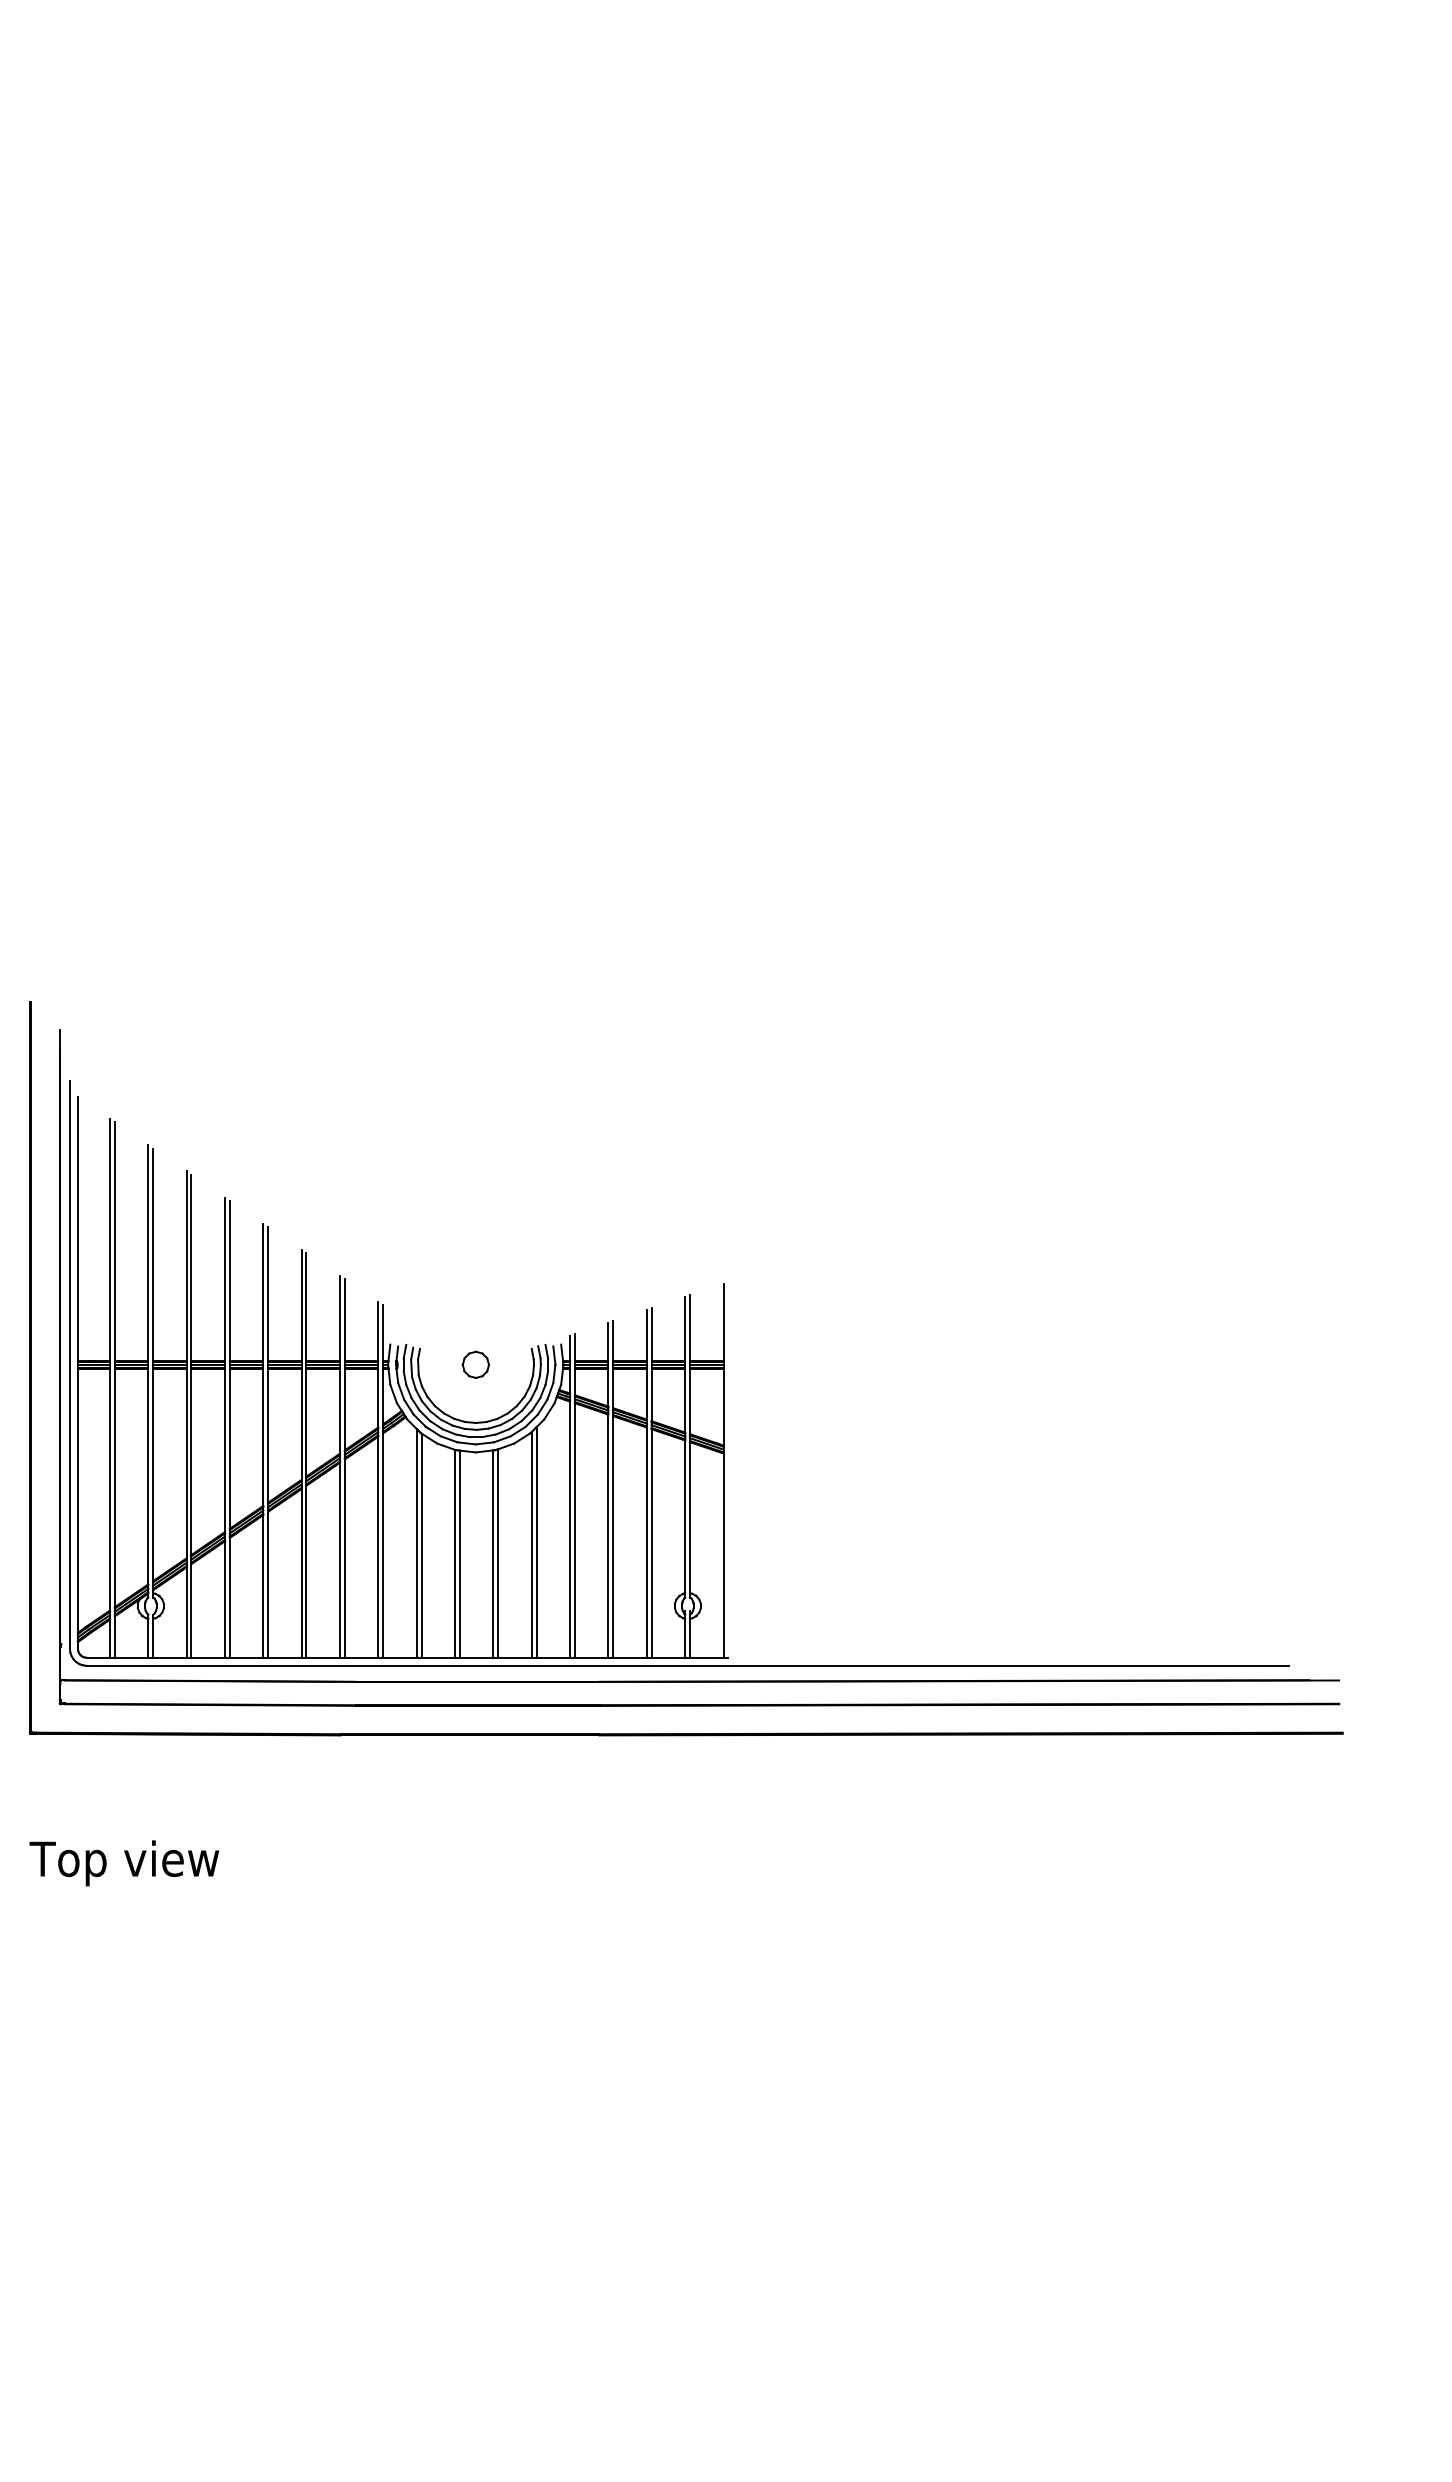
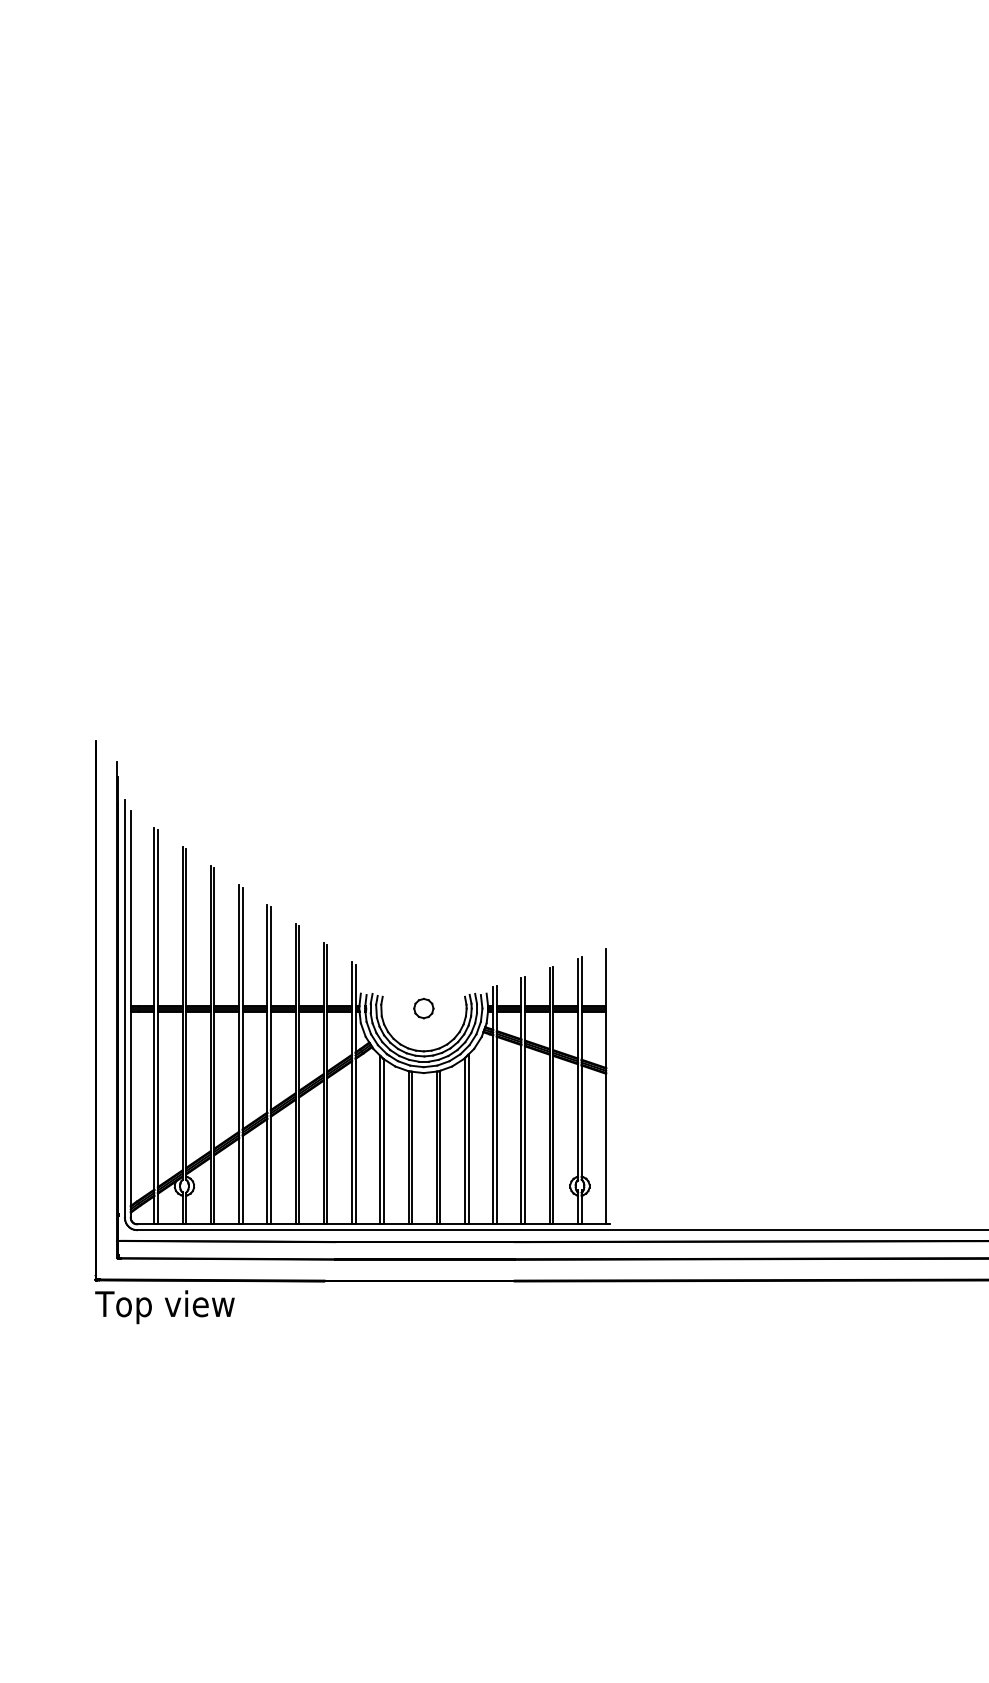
text: (124, 1863) -> (165, 1307), moved

